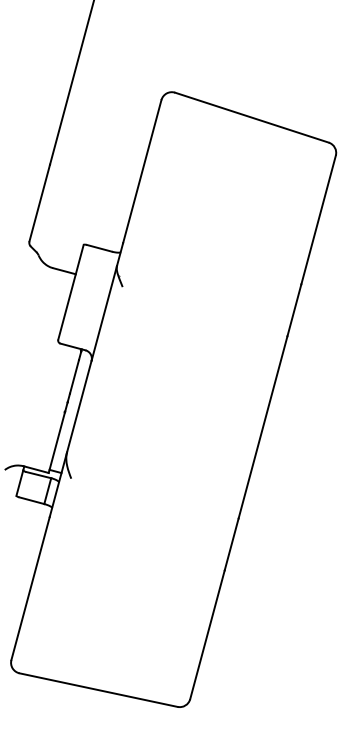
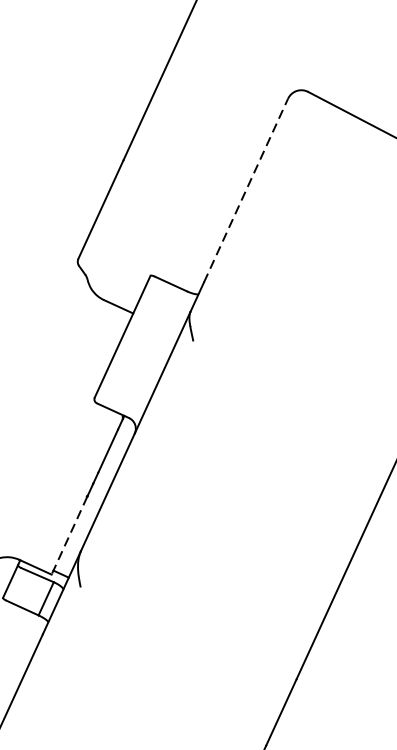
line: (142, 171) -> (246, 190), solid -> dashed
line: (56, 443) -> (68, 536), solid -> dashed

